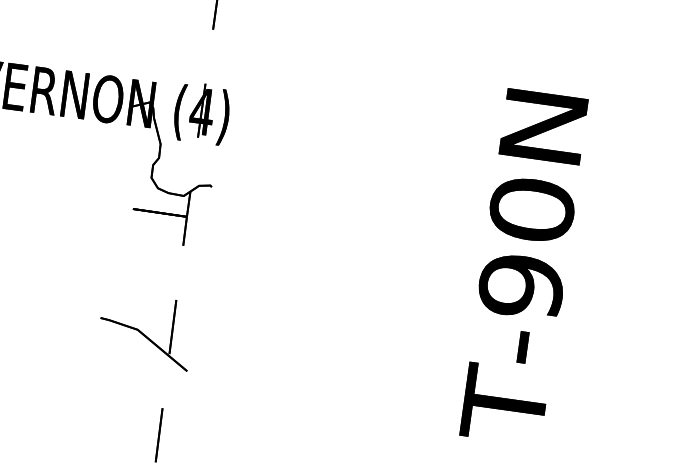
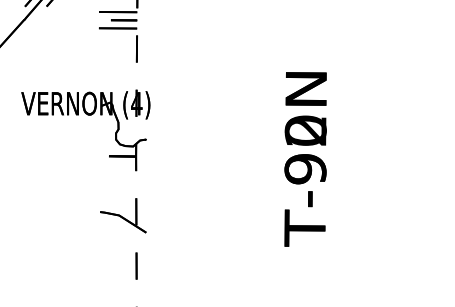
text: (531, 209) -> (305, 130), T-90N -> T-92N

